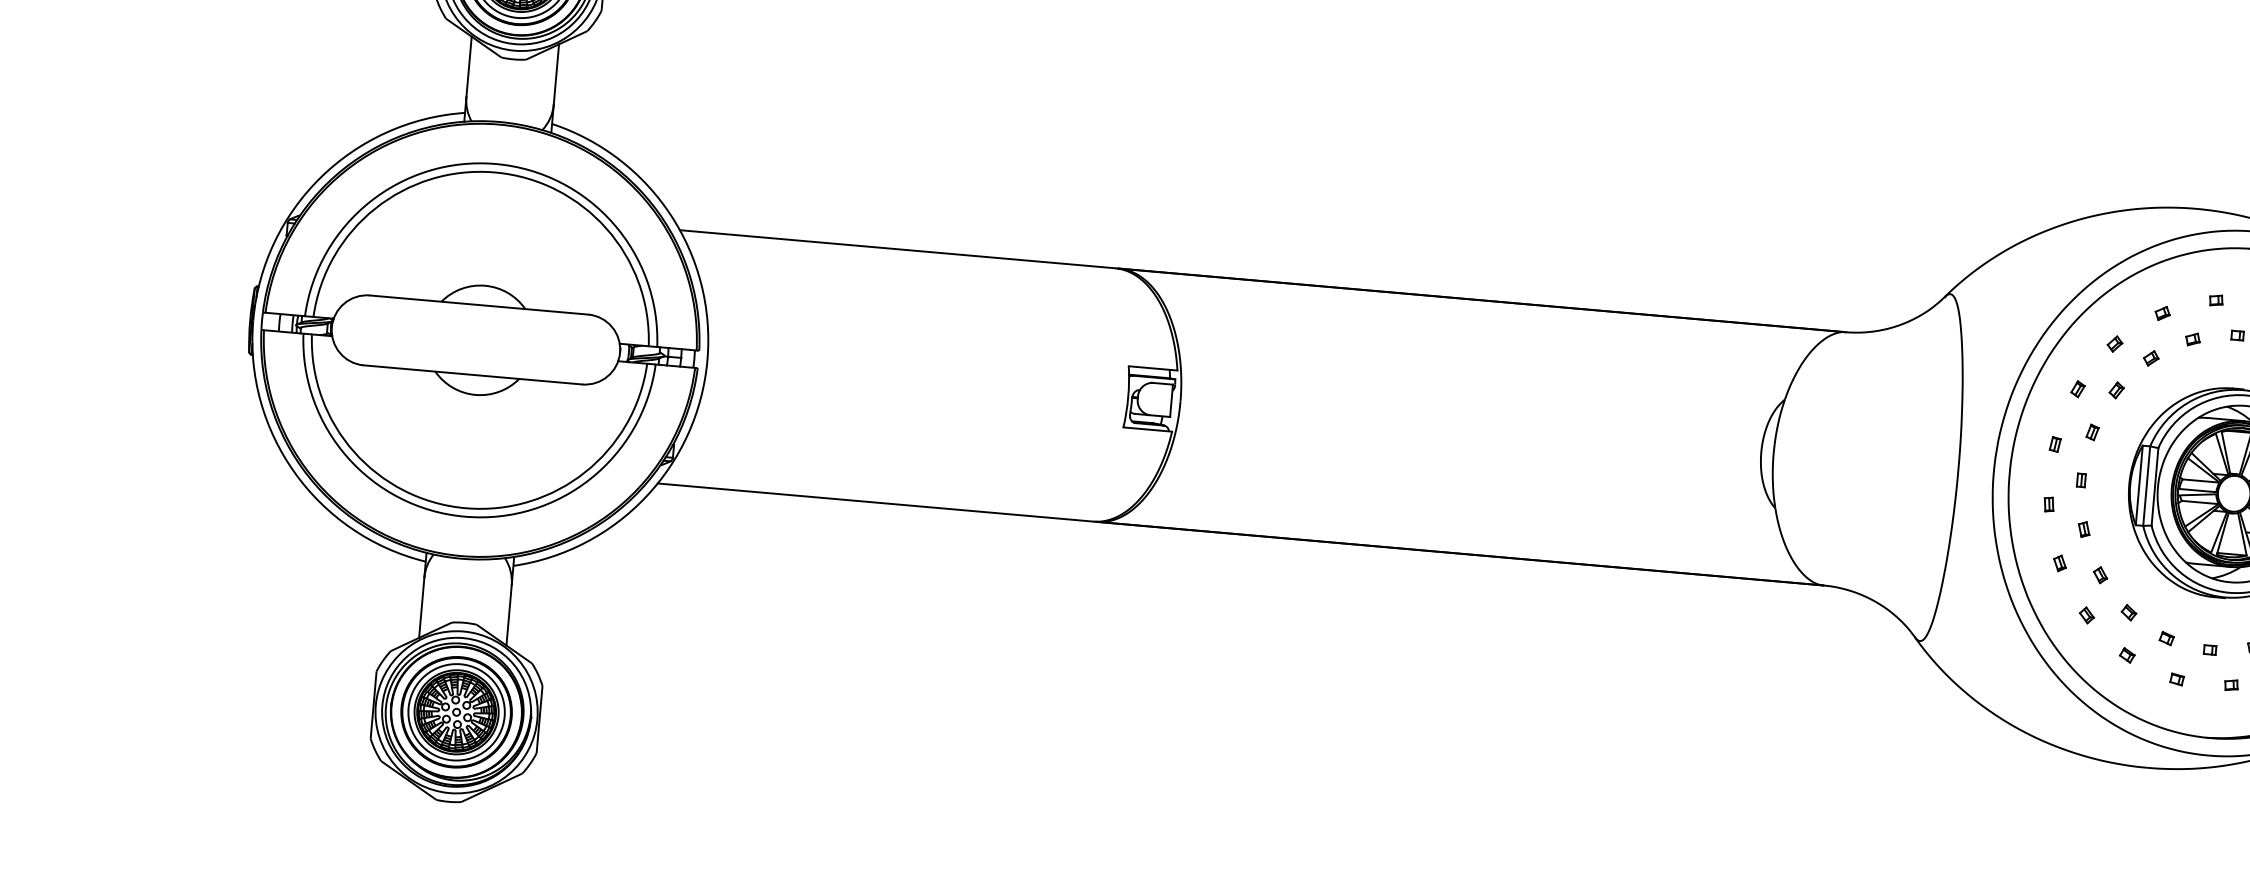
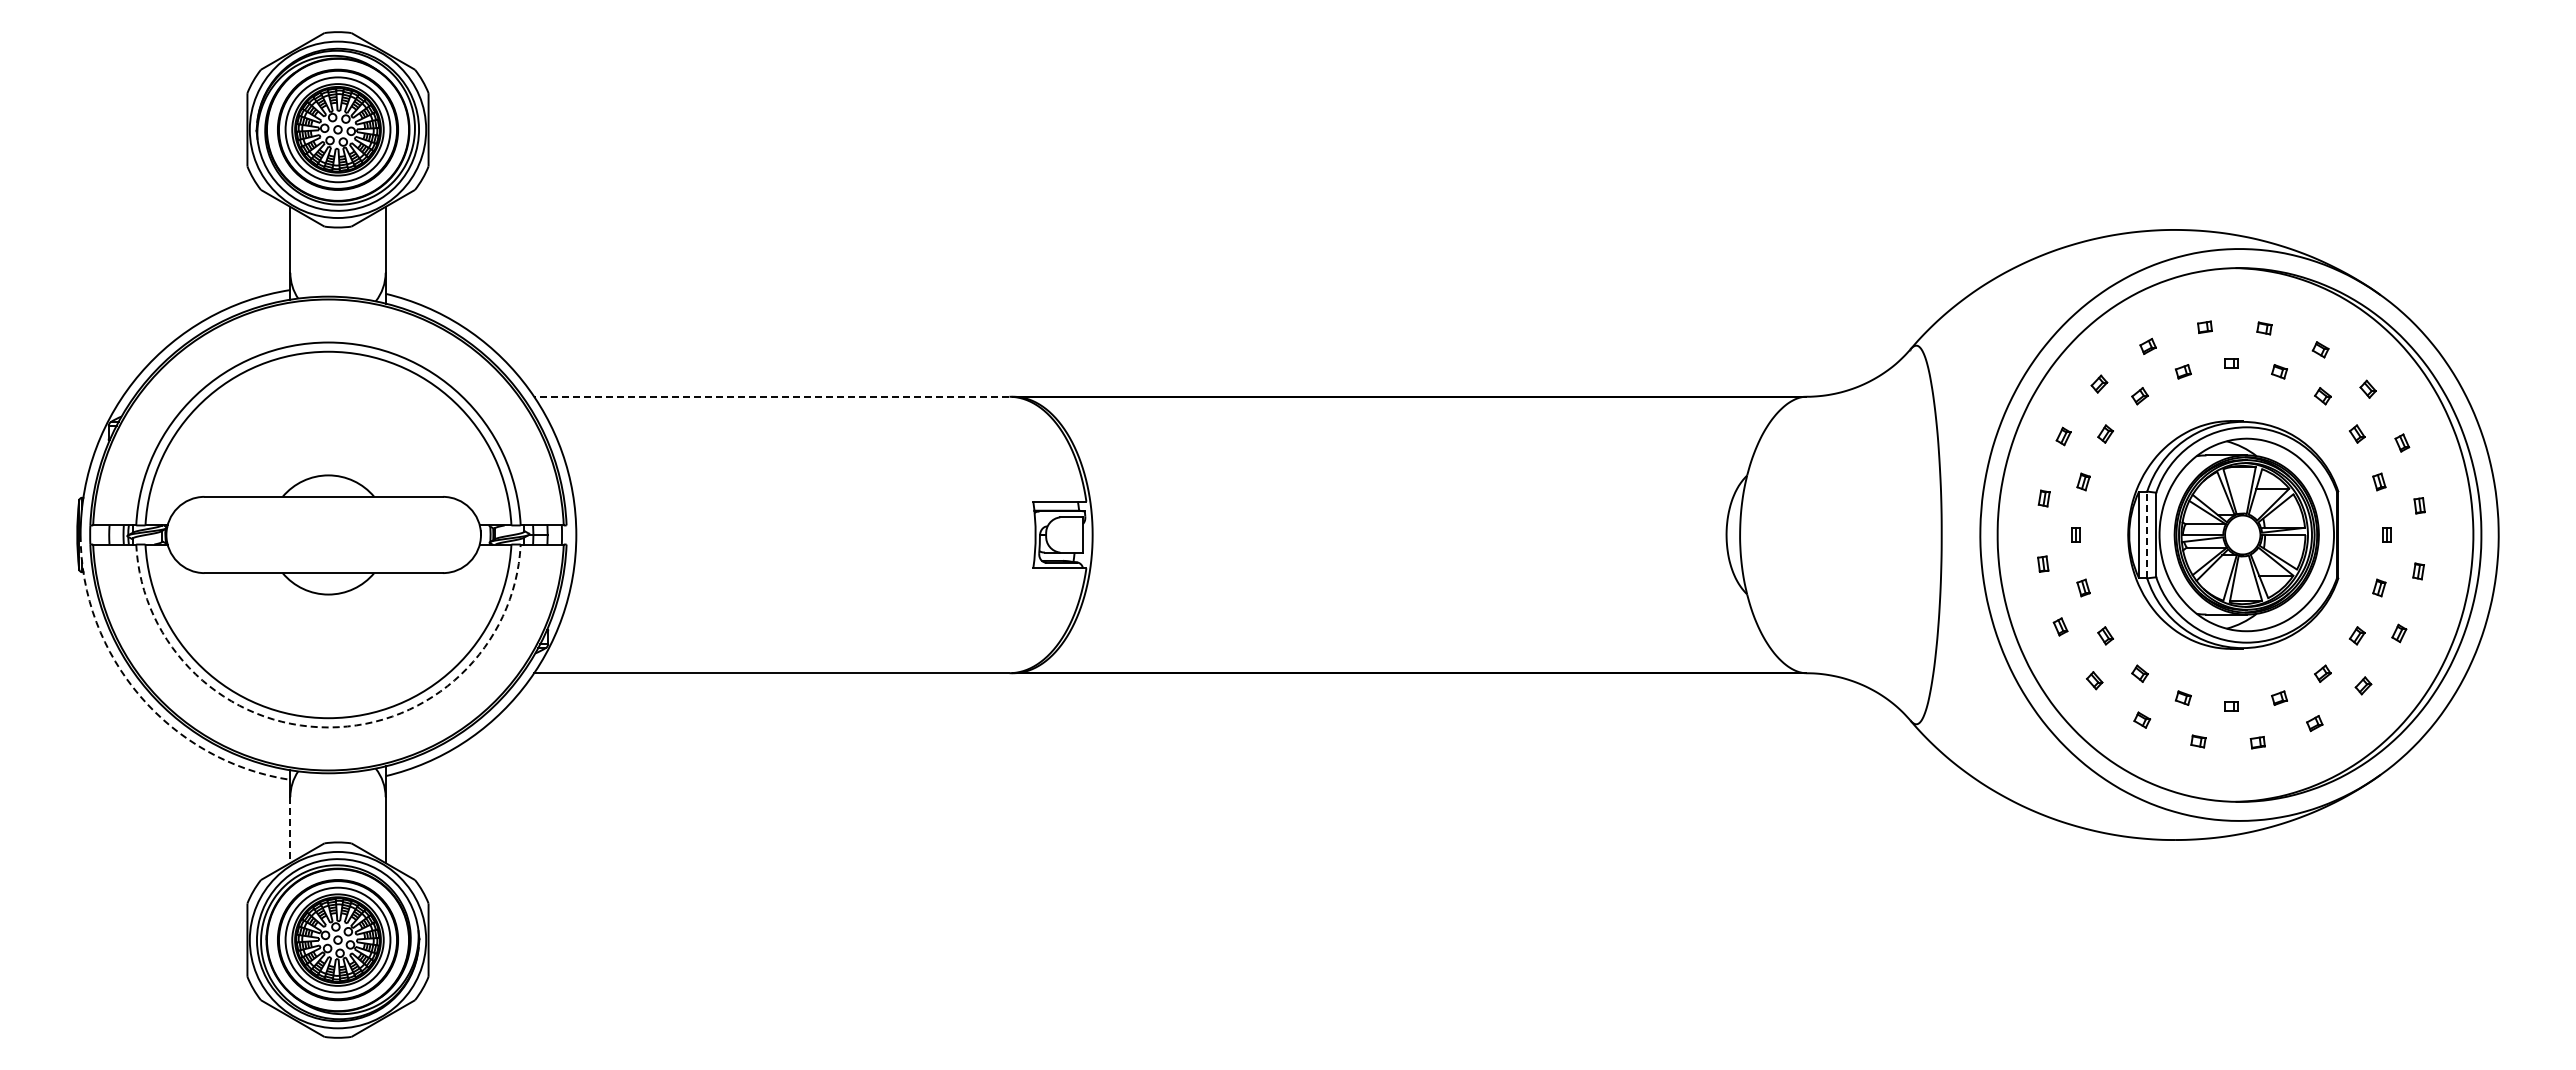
line: (897, 248) -> (771, 396), solid -> dashed
arc: (295, 473) -> (140, 696), solid -> dashed
line: (2146, 485) -> (2147, 534), solid -> dashed
arc: (464, 516) -> (328, 727), solid -> dashed
line: (421, 608) -> (290, 830), solid -> dashed

